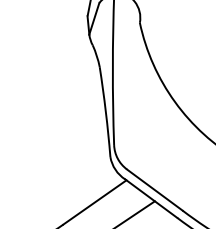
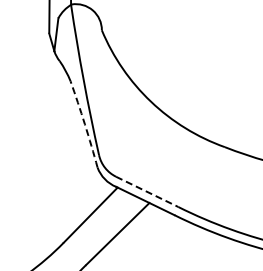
arc: (105, 112) -> (84, 124), solid -> dashed
line: (155, 189) -> (147, 191), solid -> dashed

